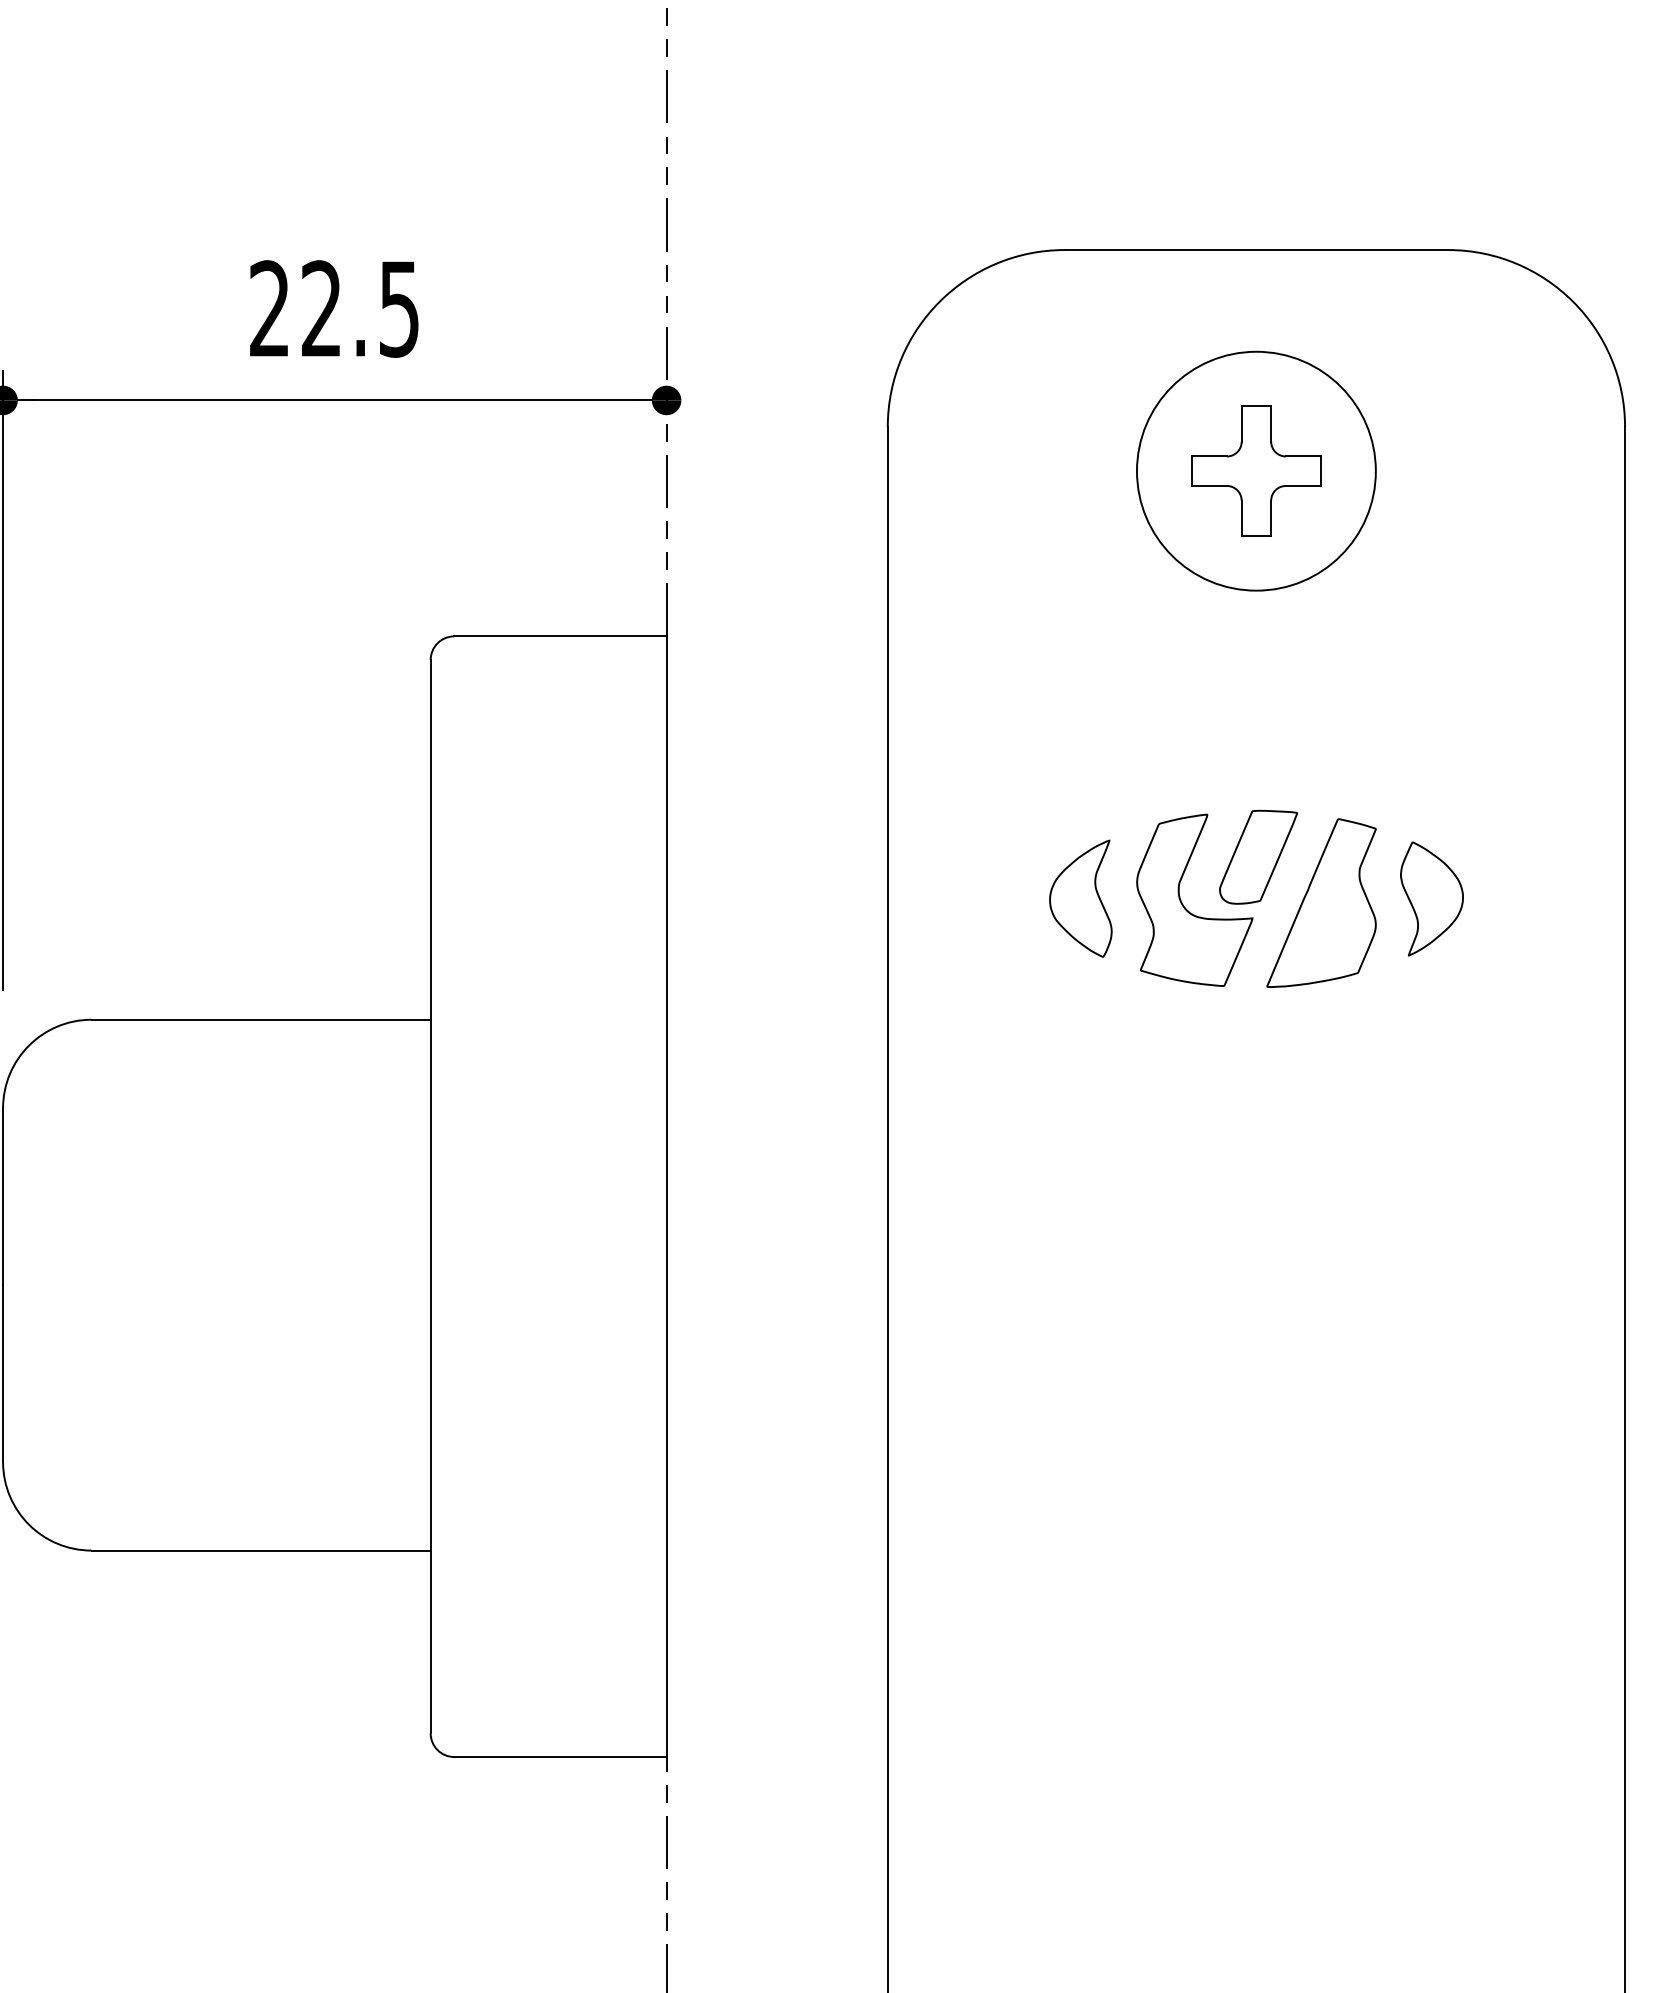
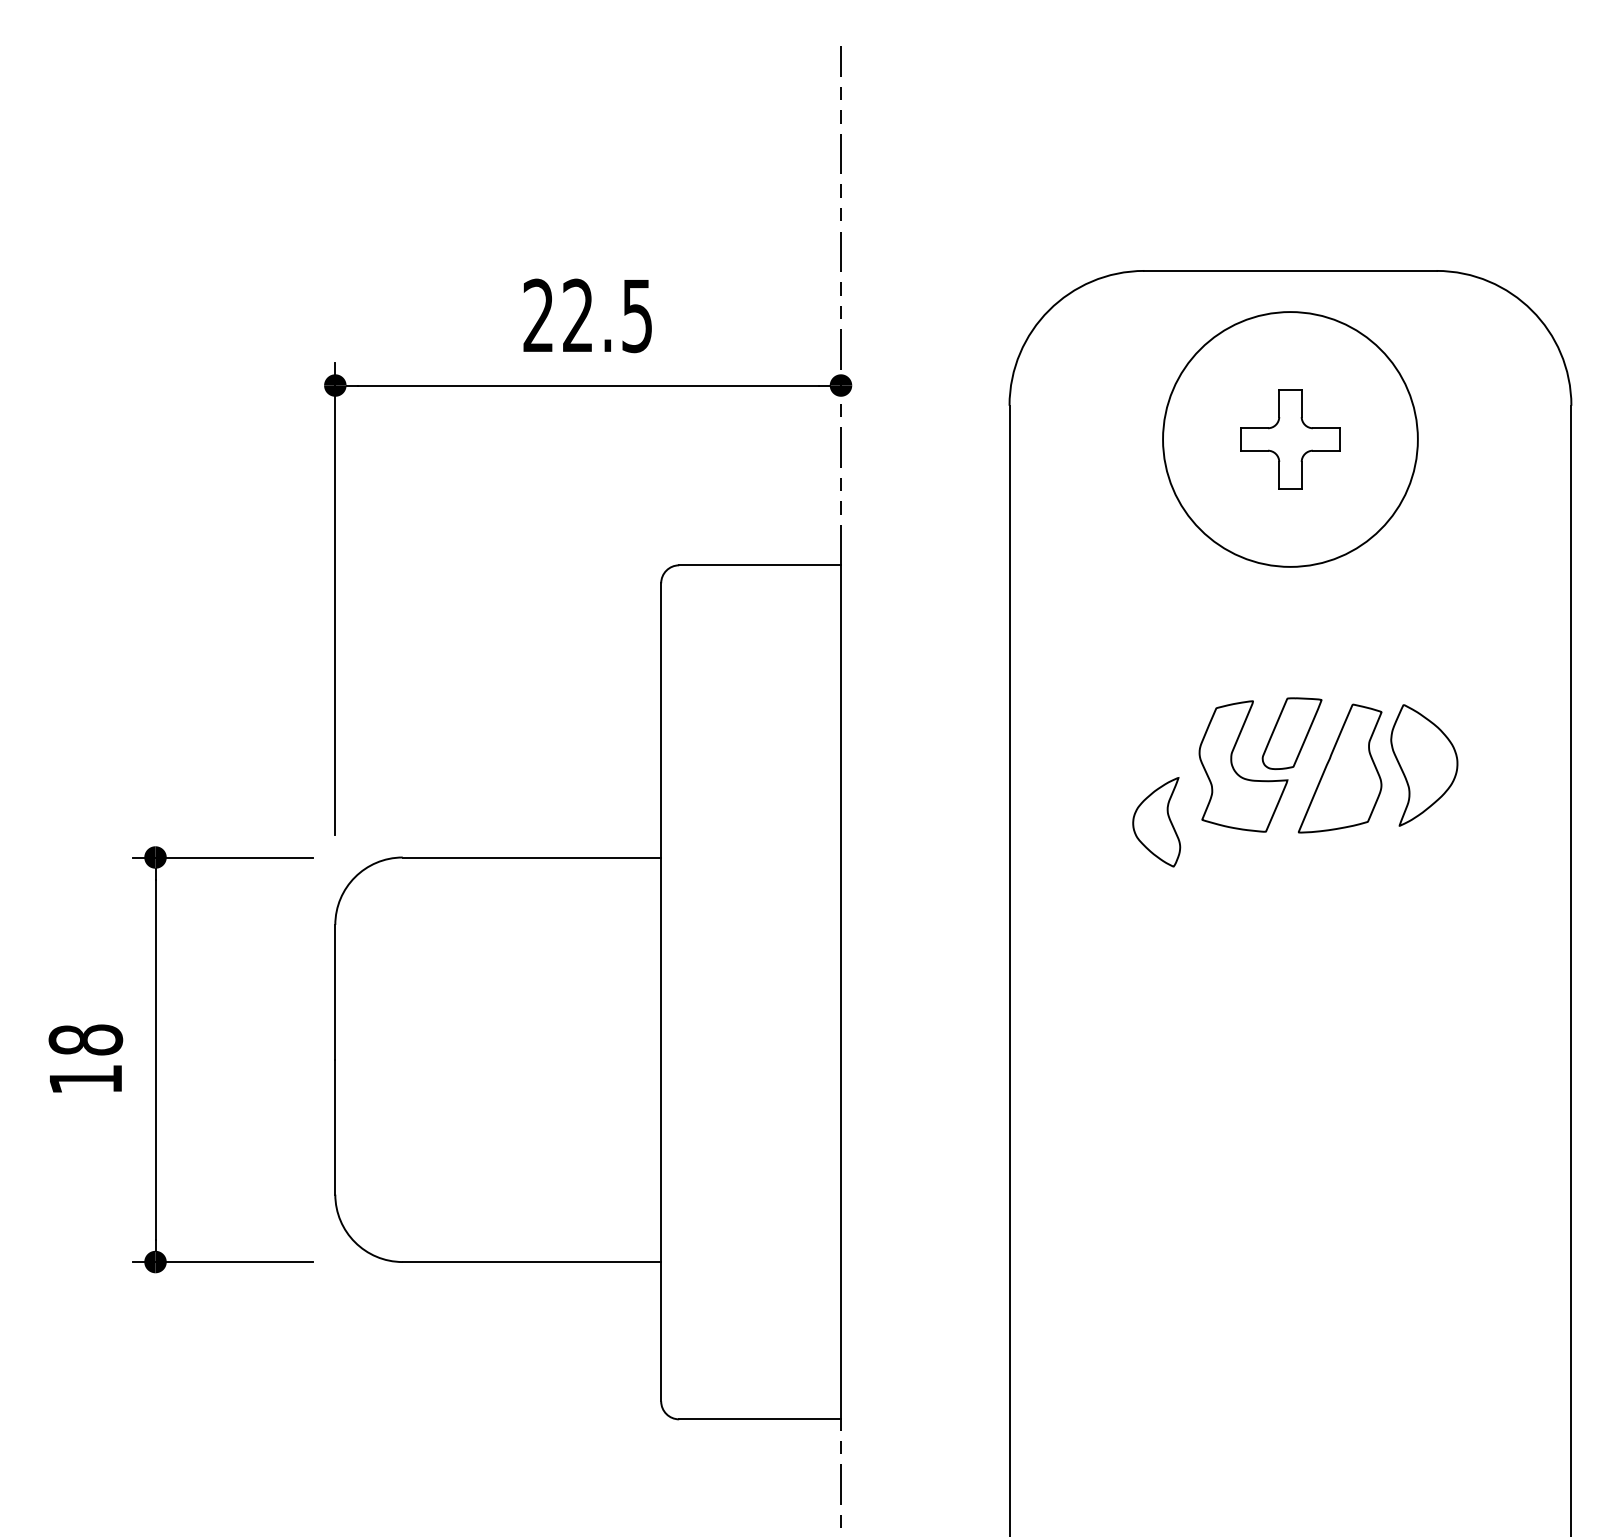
circle: (1256, 471) -> (1290, 439), size x1.4
part: (1080, 899) -> (1156, 822), moved
part: (1430, 899) -> (1423, 765), size x1.4

